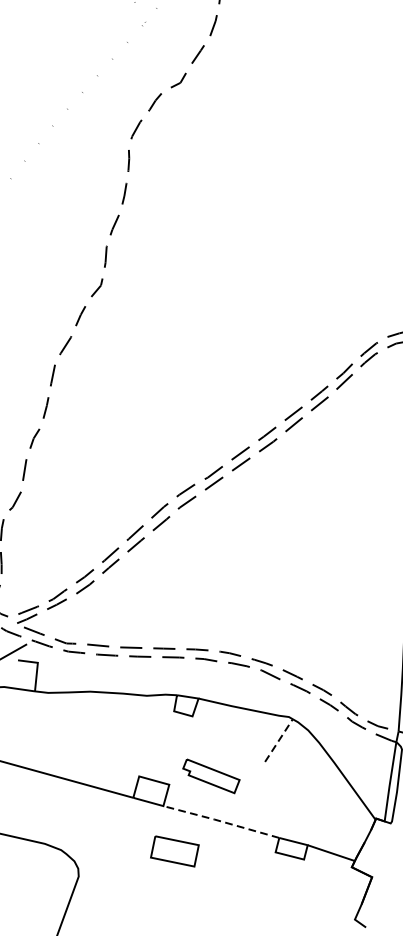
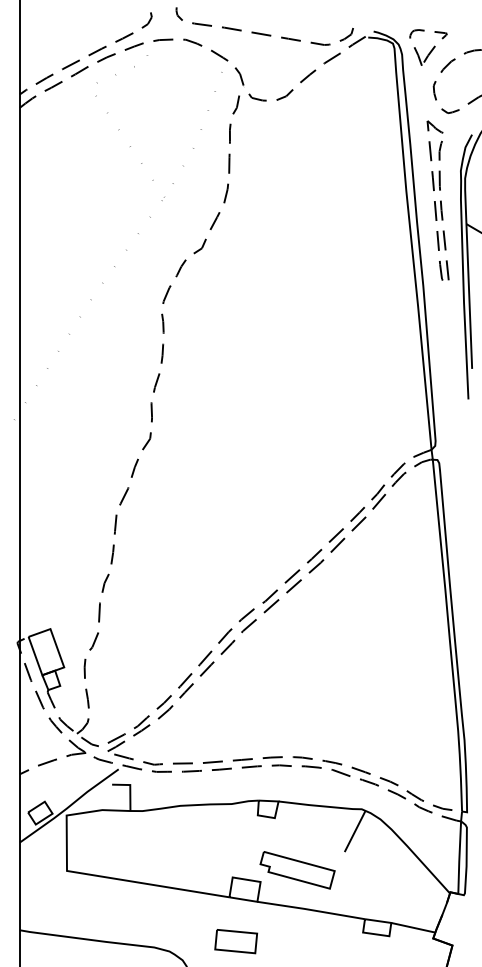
line: (279, 740) -> (355, 831), dashed -> solid
part: (211, 776) -> (297, 870), size x1.43
line: (220, 820) -> (310, 909), dashed -> solid
part: (175, 851) -> (236, 941), moved

